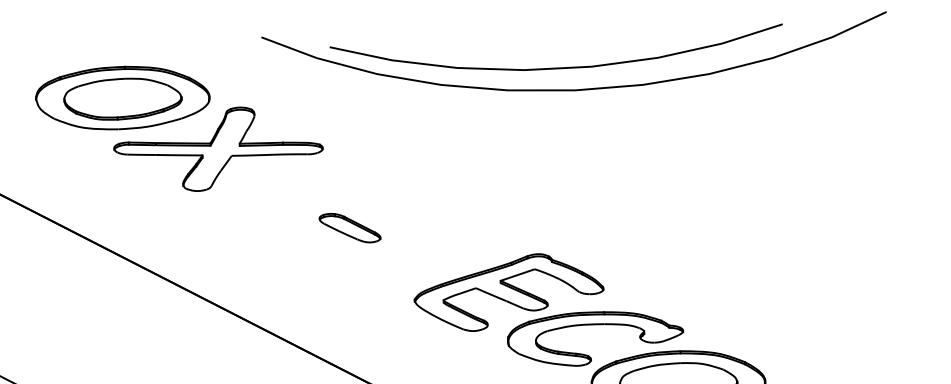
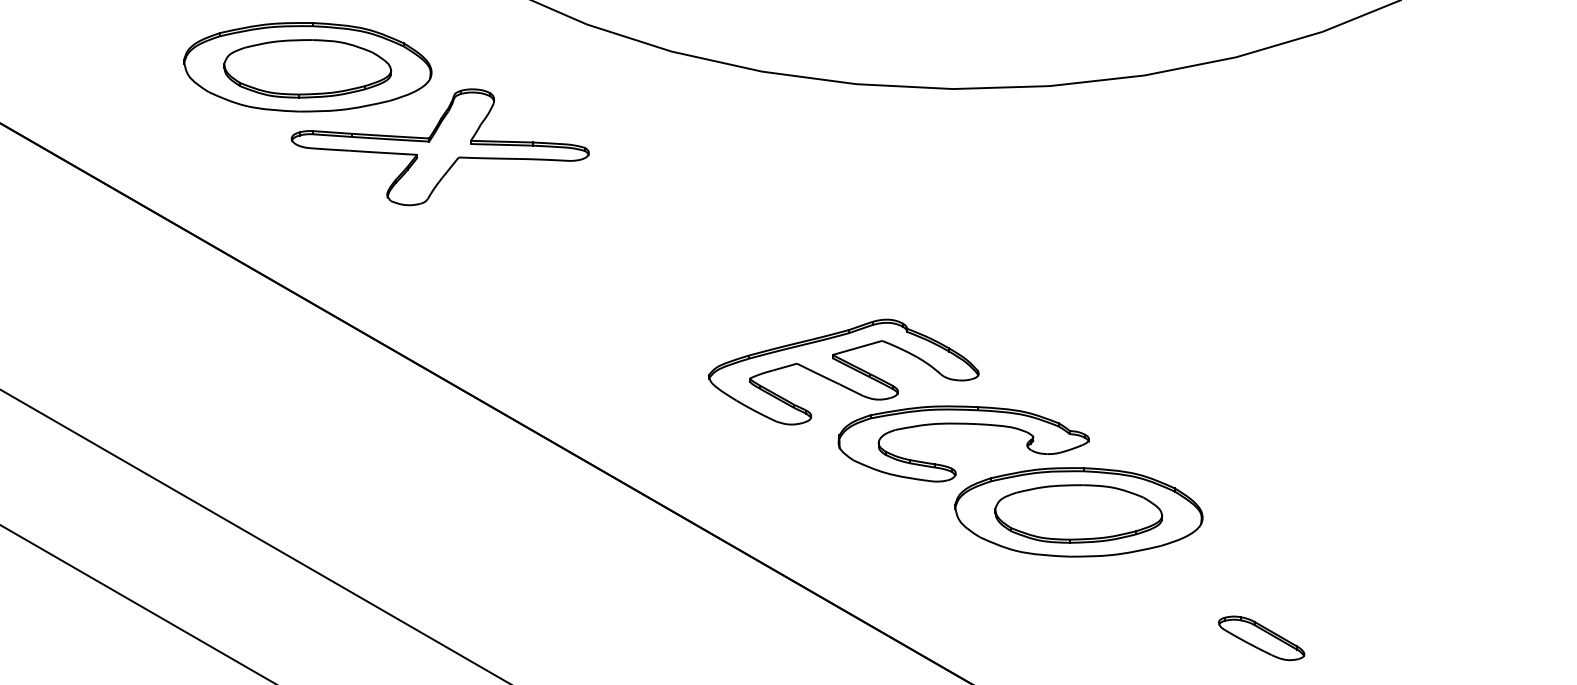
curve: (557, 67) -> (929, 55), removed
part: (349, 227) -> (621, 268), removed

